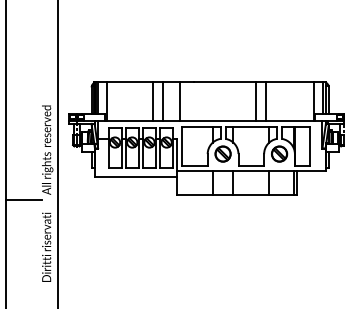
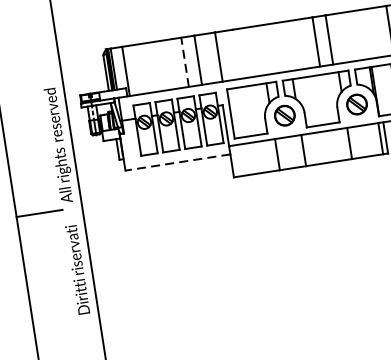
line: (153, 101) -> (185, 62), solid -> dashed
line: (135, 177) -> (177, 163), solid -> dashed

